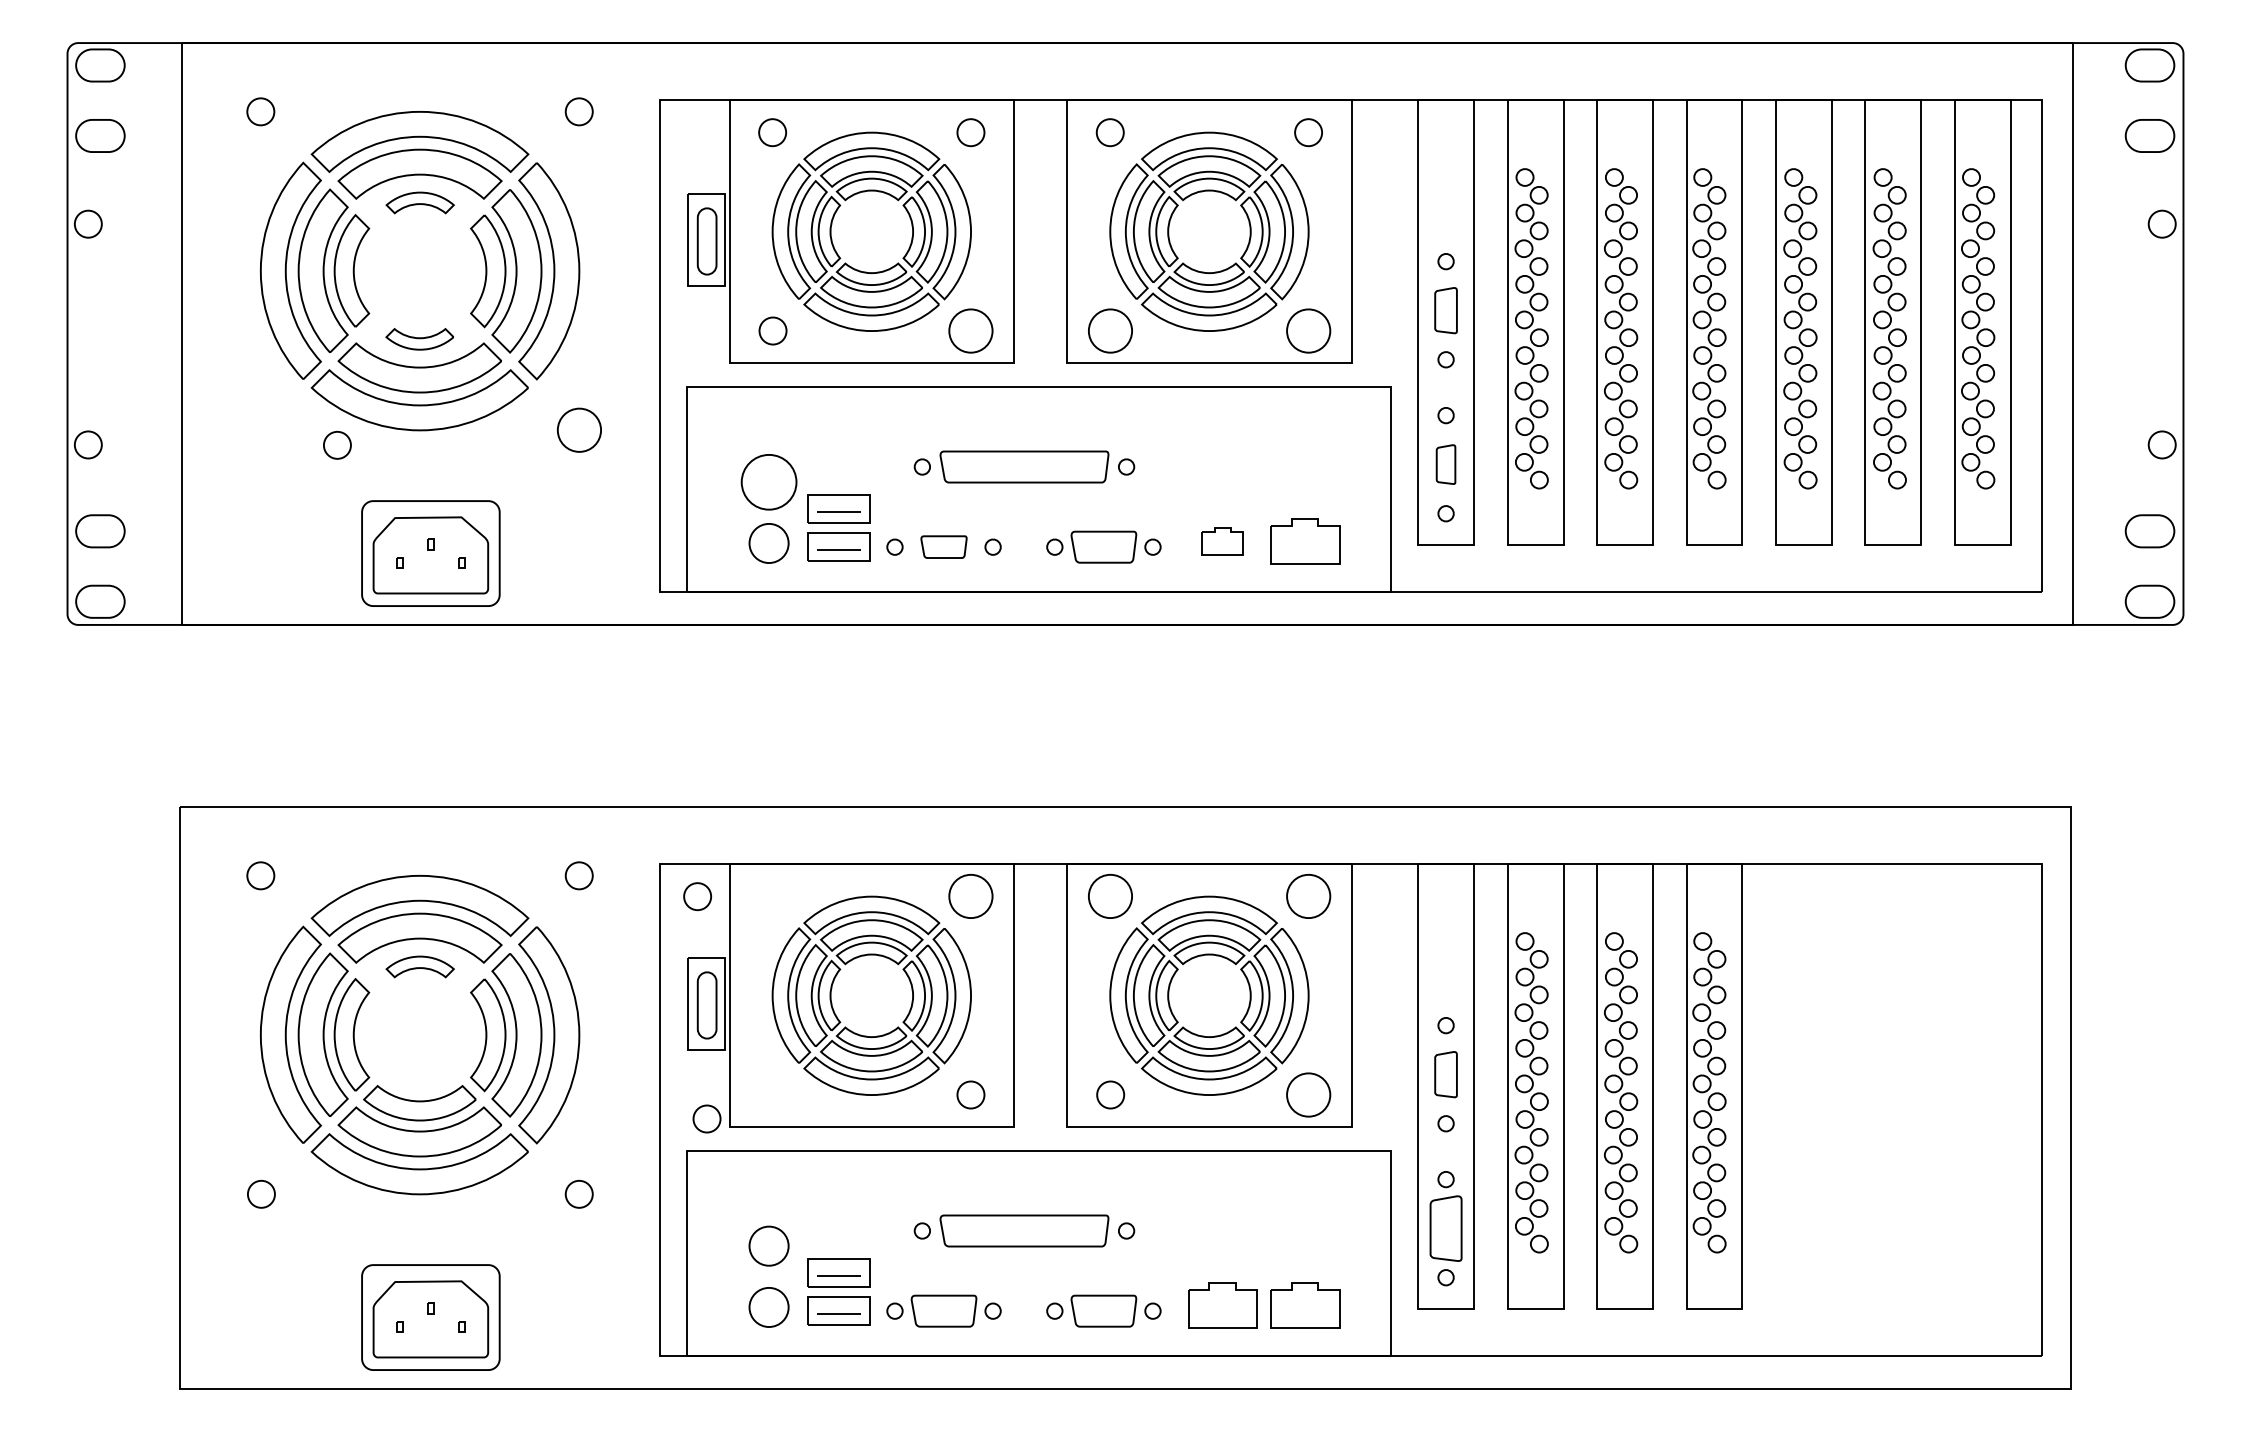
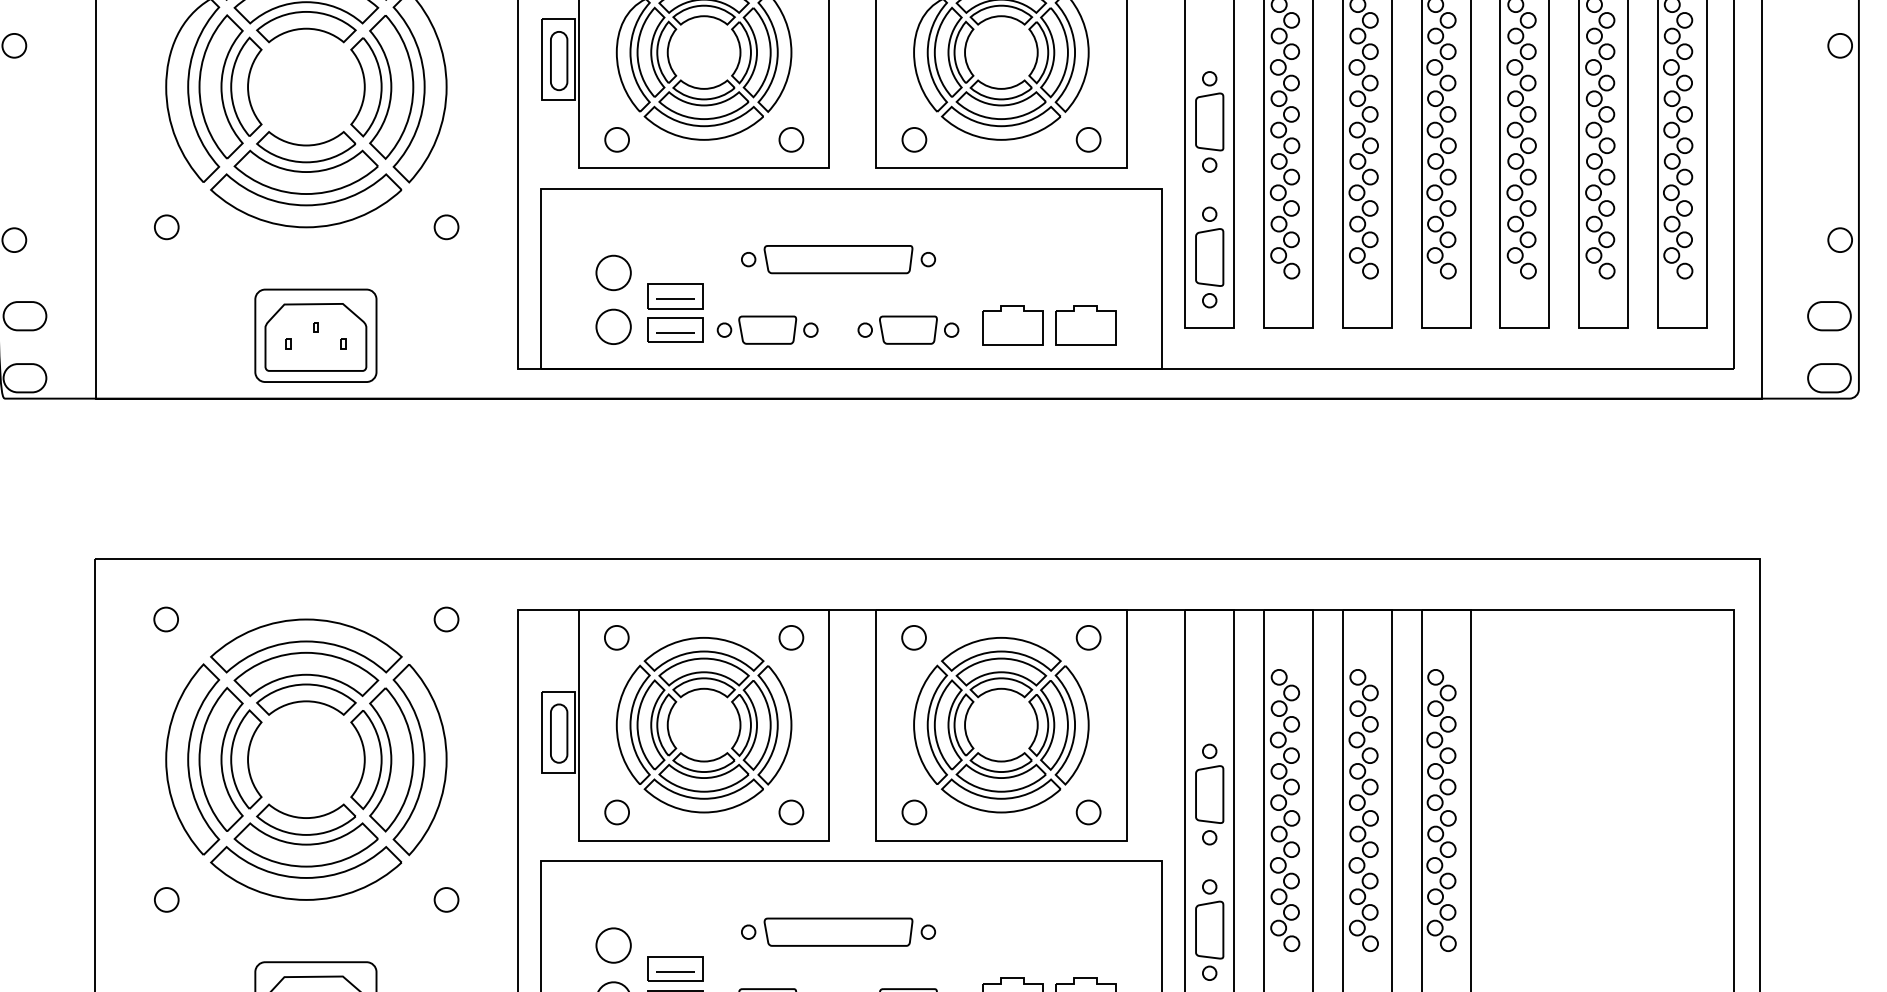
part: (420, 202) -> (306, 26), size x1.67
part: (1445, 310) -> (1209, 121), size x1.43
part: (970, 330) -> (790, 139), size x0.62
part: (1110, 330) -> (914, 139), size x0.62
part: (1308, 330) -> (1088, 139), size x0.62
part: (419, 339) -> (305, 147), size x1.67
part: (578, 430) -> (445, 227), size x0.62
part: (337, 445) -> (166, 227), moved
part: (1445, 464) -> (1209, 257), size x1.67
part: (768, 481) -> (613, 272), size x0.71
part: (1222, 541) -> (1012, 325), size x1.67
part: (943, 546) -> (767, 329), size x1.43
part: (697, 896) -> (616, 637), moved
part: (970, 896) -> (790, 637), size x0.62
part: (1109, 896) -> (913, 637), size x0.62
part: (1308, 896) -> (1088, 637), size x0.62
part: (420, 966) -> (306, 699), size x1.67
part: (1445, 1074) -> (1209, 794), size x1.43
part: (1308, 1094) -> (1088, 812), size x0.62
part: (706, 1118) -> (616, 812), moved

